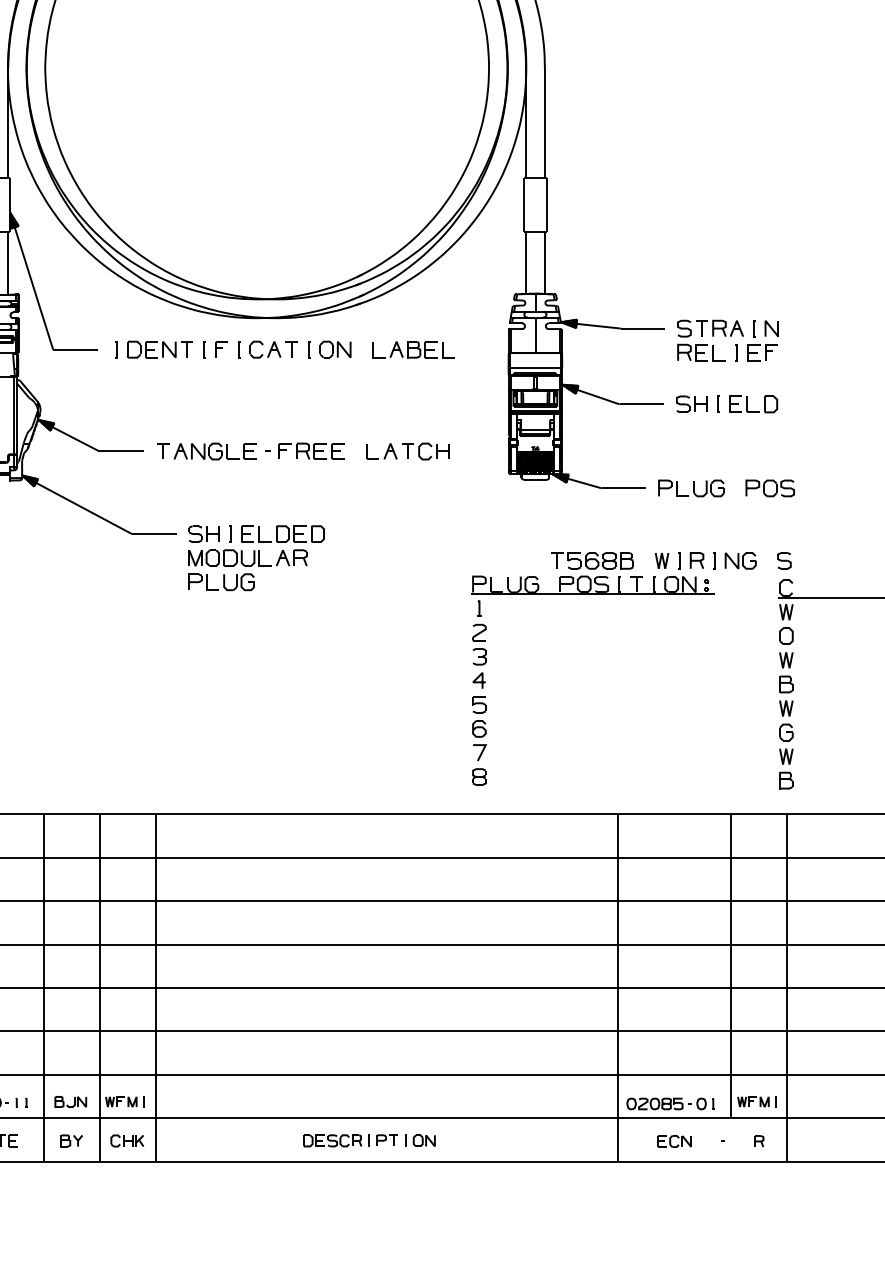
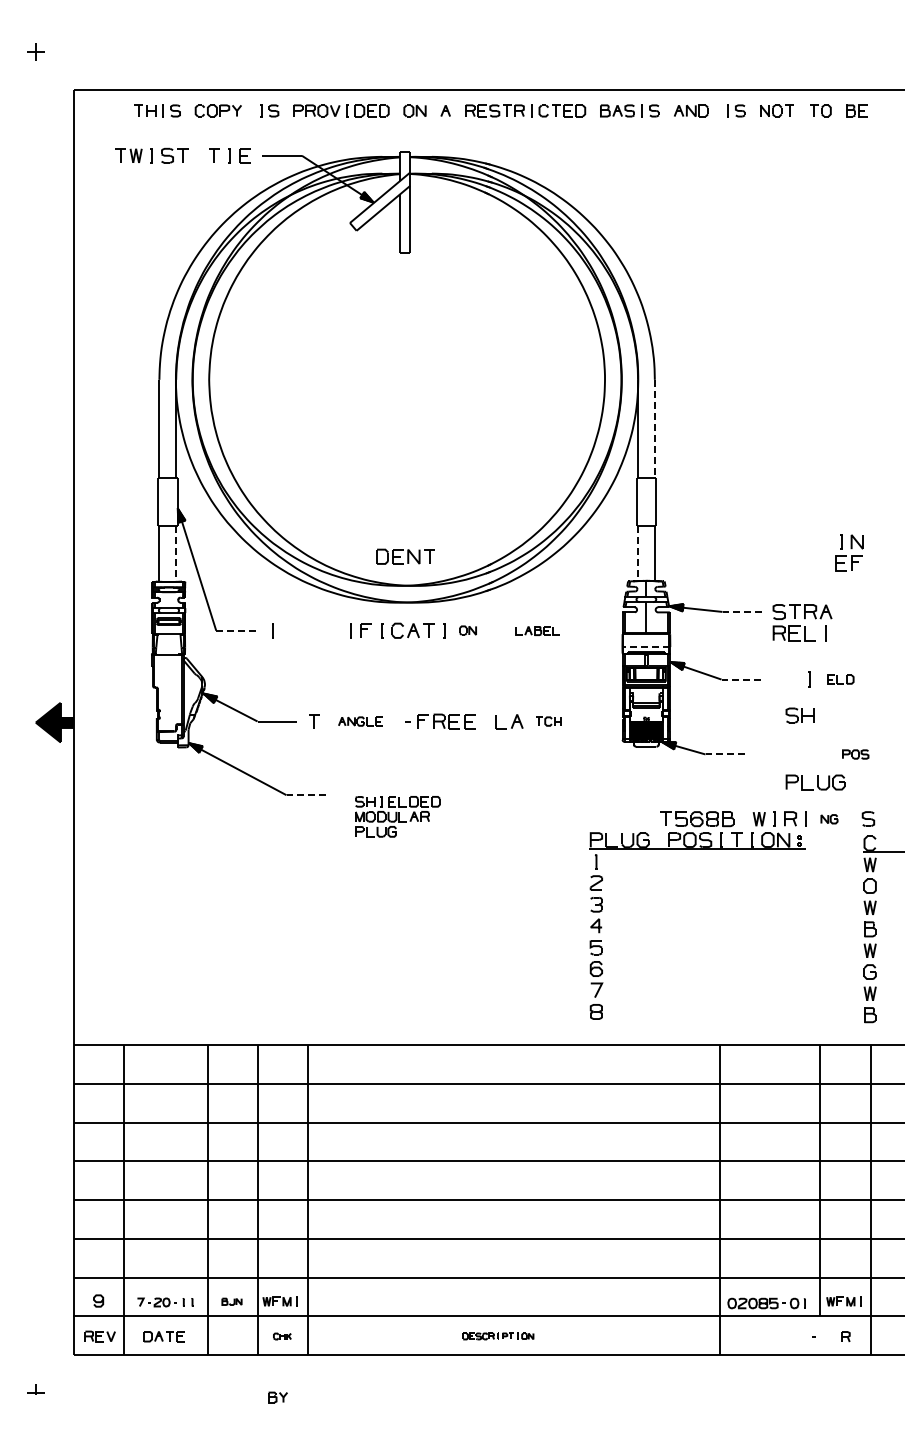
line: (544, 124) -> (654, 429), solid -> dashed
line: (8, 263) -> (176, 553), solid -> dashed
line: (526, 263) -> (638, 553), solid -> dashed
line: (643, 328) -> (742, 611), solid -> dashed
part: (763, 340) -> (849, 552), moved
line: (75, 349) -> (236, 630), solid -> dashed
part: (159, 349) -> (405, 556), moved
part: (334, 349) -> (467, 630), size x0.6
part: (413, 349) -> (537, 630), size x0.6
line: (535, 368) -> (646, 647), solid -> dashed
line: (642, 404) -> (741, 679), solid -> dashed
part: (691, 404) -> (799, 715), moved
part: (753, 404) -> (840, 679), size x0.6
part: (214, 451) -> (360, 721), size x0.6
part: (425, 451) -> (548, 721), size x0.6
line: (624, 488) -> (725, 754), solid -> dashed
part: (691, 488) -> (815, 782), moved
part: (769, 488) -> (855, 754), size x0.6
line: (154, 534) -> (306, 795), solid -> dashed
part: (256, 557) -> (397, 816), size x0.7
part: (740, 561) -> (829, 819), size x0.6
part: (70, 1101) -> (231, 1301), size x0.7
part: (71, 1140) -> (277, 1397), moved
part: (127, 1140) -> (282, 1336), size x0.6
part: (369, 1140) -> (498, 1336), size x0.6
part: (674, 1140) -> (770, 1336), removed

